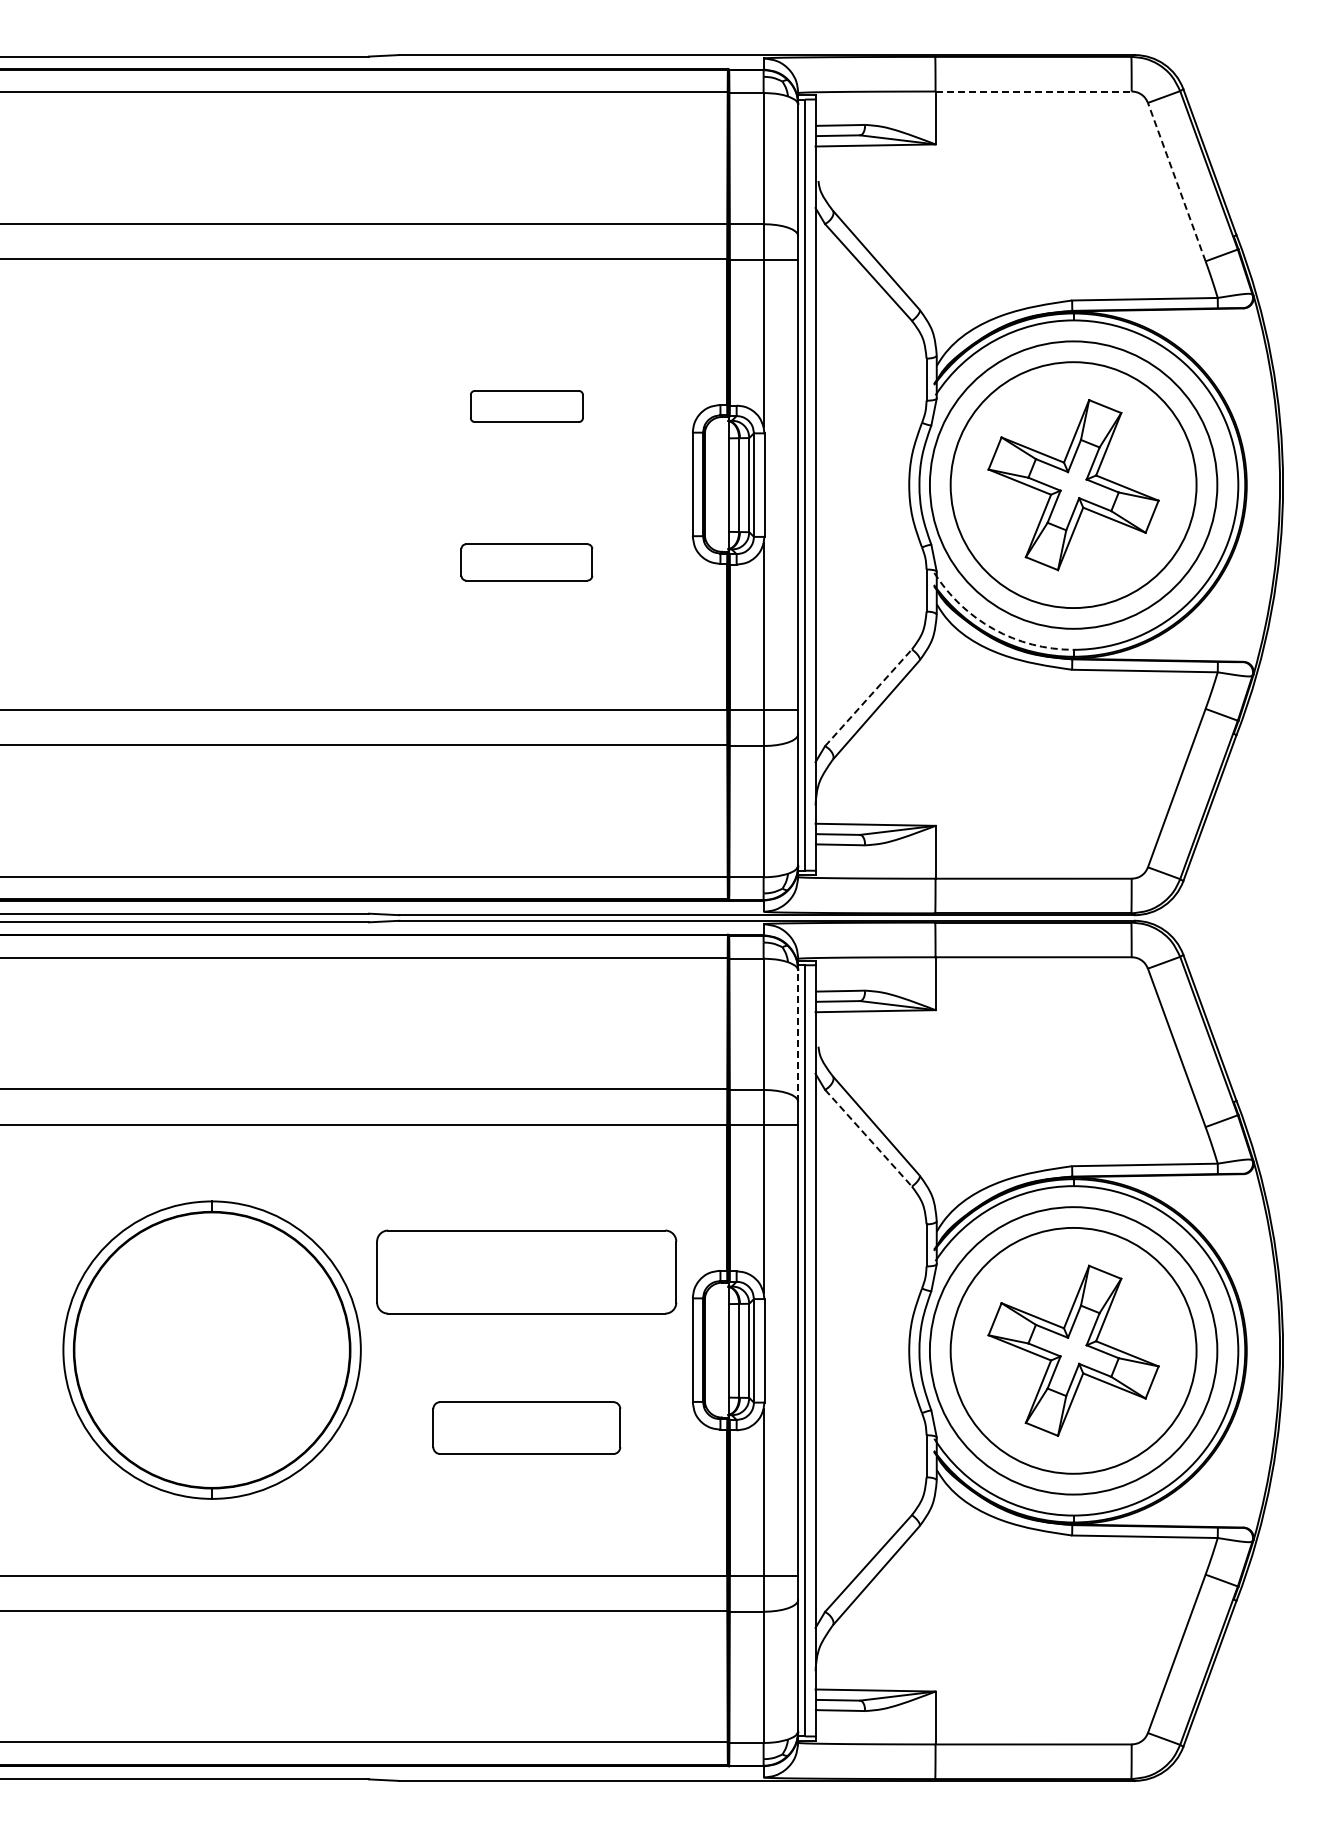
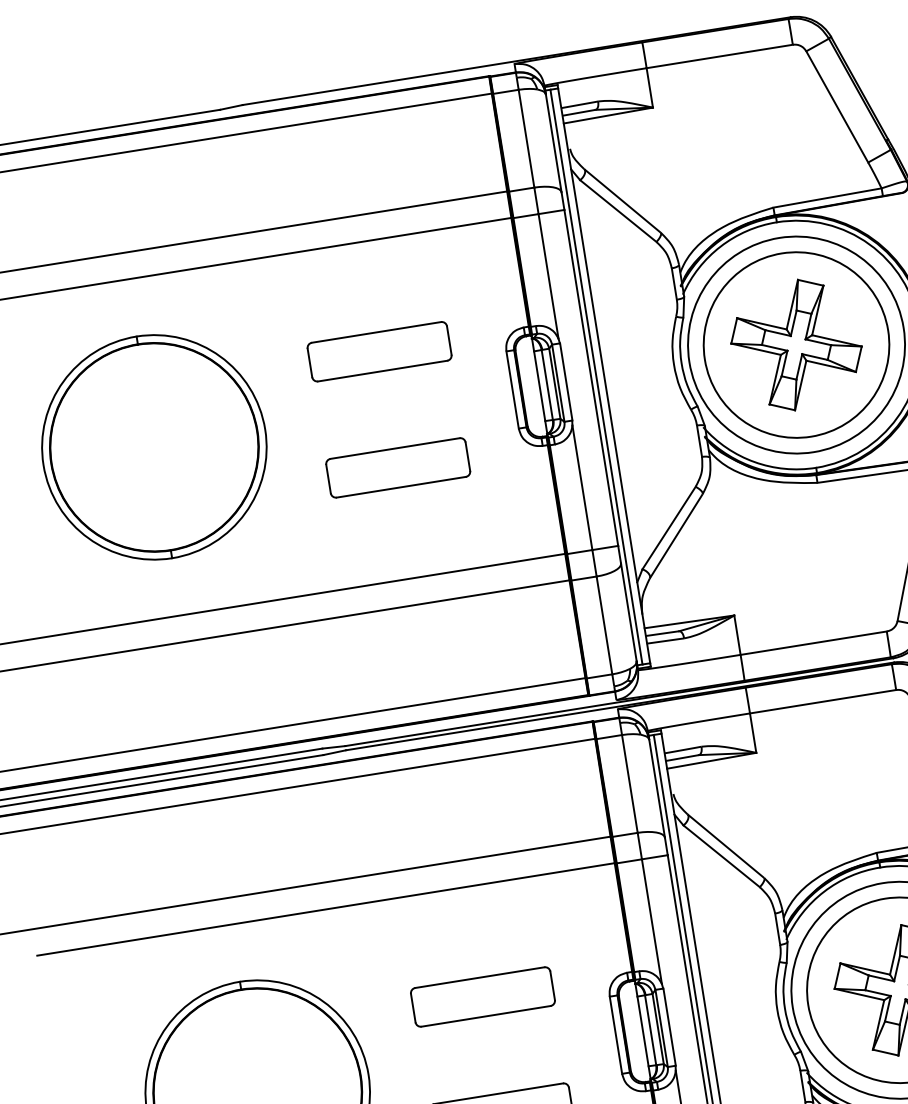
line: (1034, 91) -> (720, 56), dashed -> solid
line: (1176, 181) -> (836, 106), dashed -> solid
part: (526, 406) -> (379, 351), size x1.67
part: (211, 484) -> (153, 447), added
part: (526, 562) -> (398, 468), size x1.43
arc: (994, 629) -> (754, 462), dashed -> solid
line: (868, 697) -> (669, 527), dashed -> solid
line: (798, 1036) -> (657, 788), dashed -> solid
line: (868, 1138) -> (721, 856), dashed -> solid
part: (526, 1272) -> (482, 997), size x0.62

